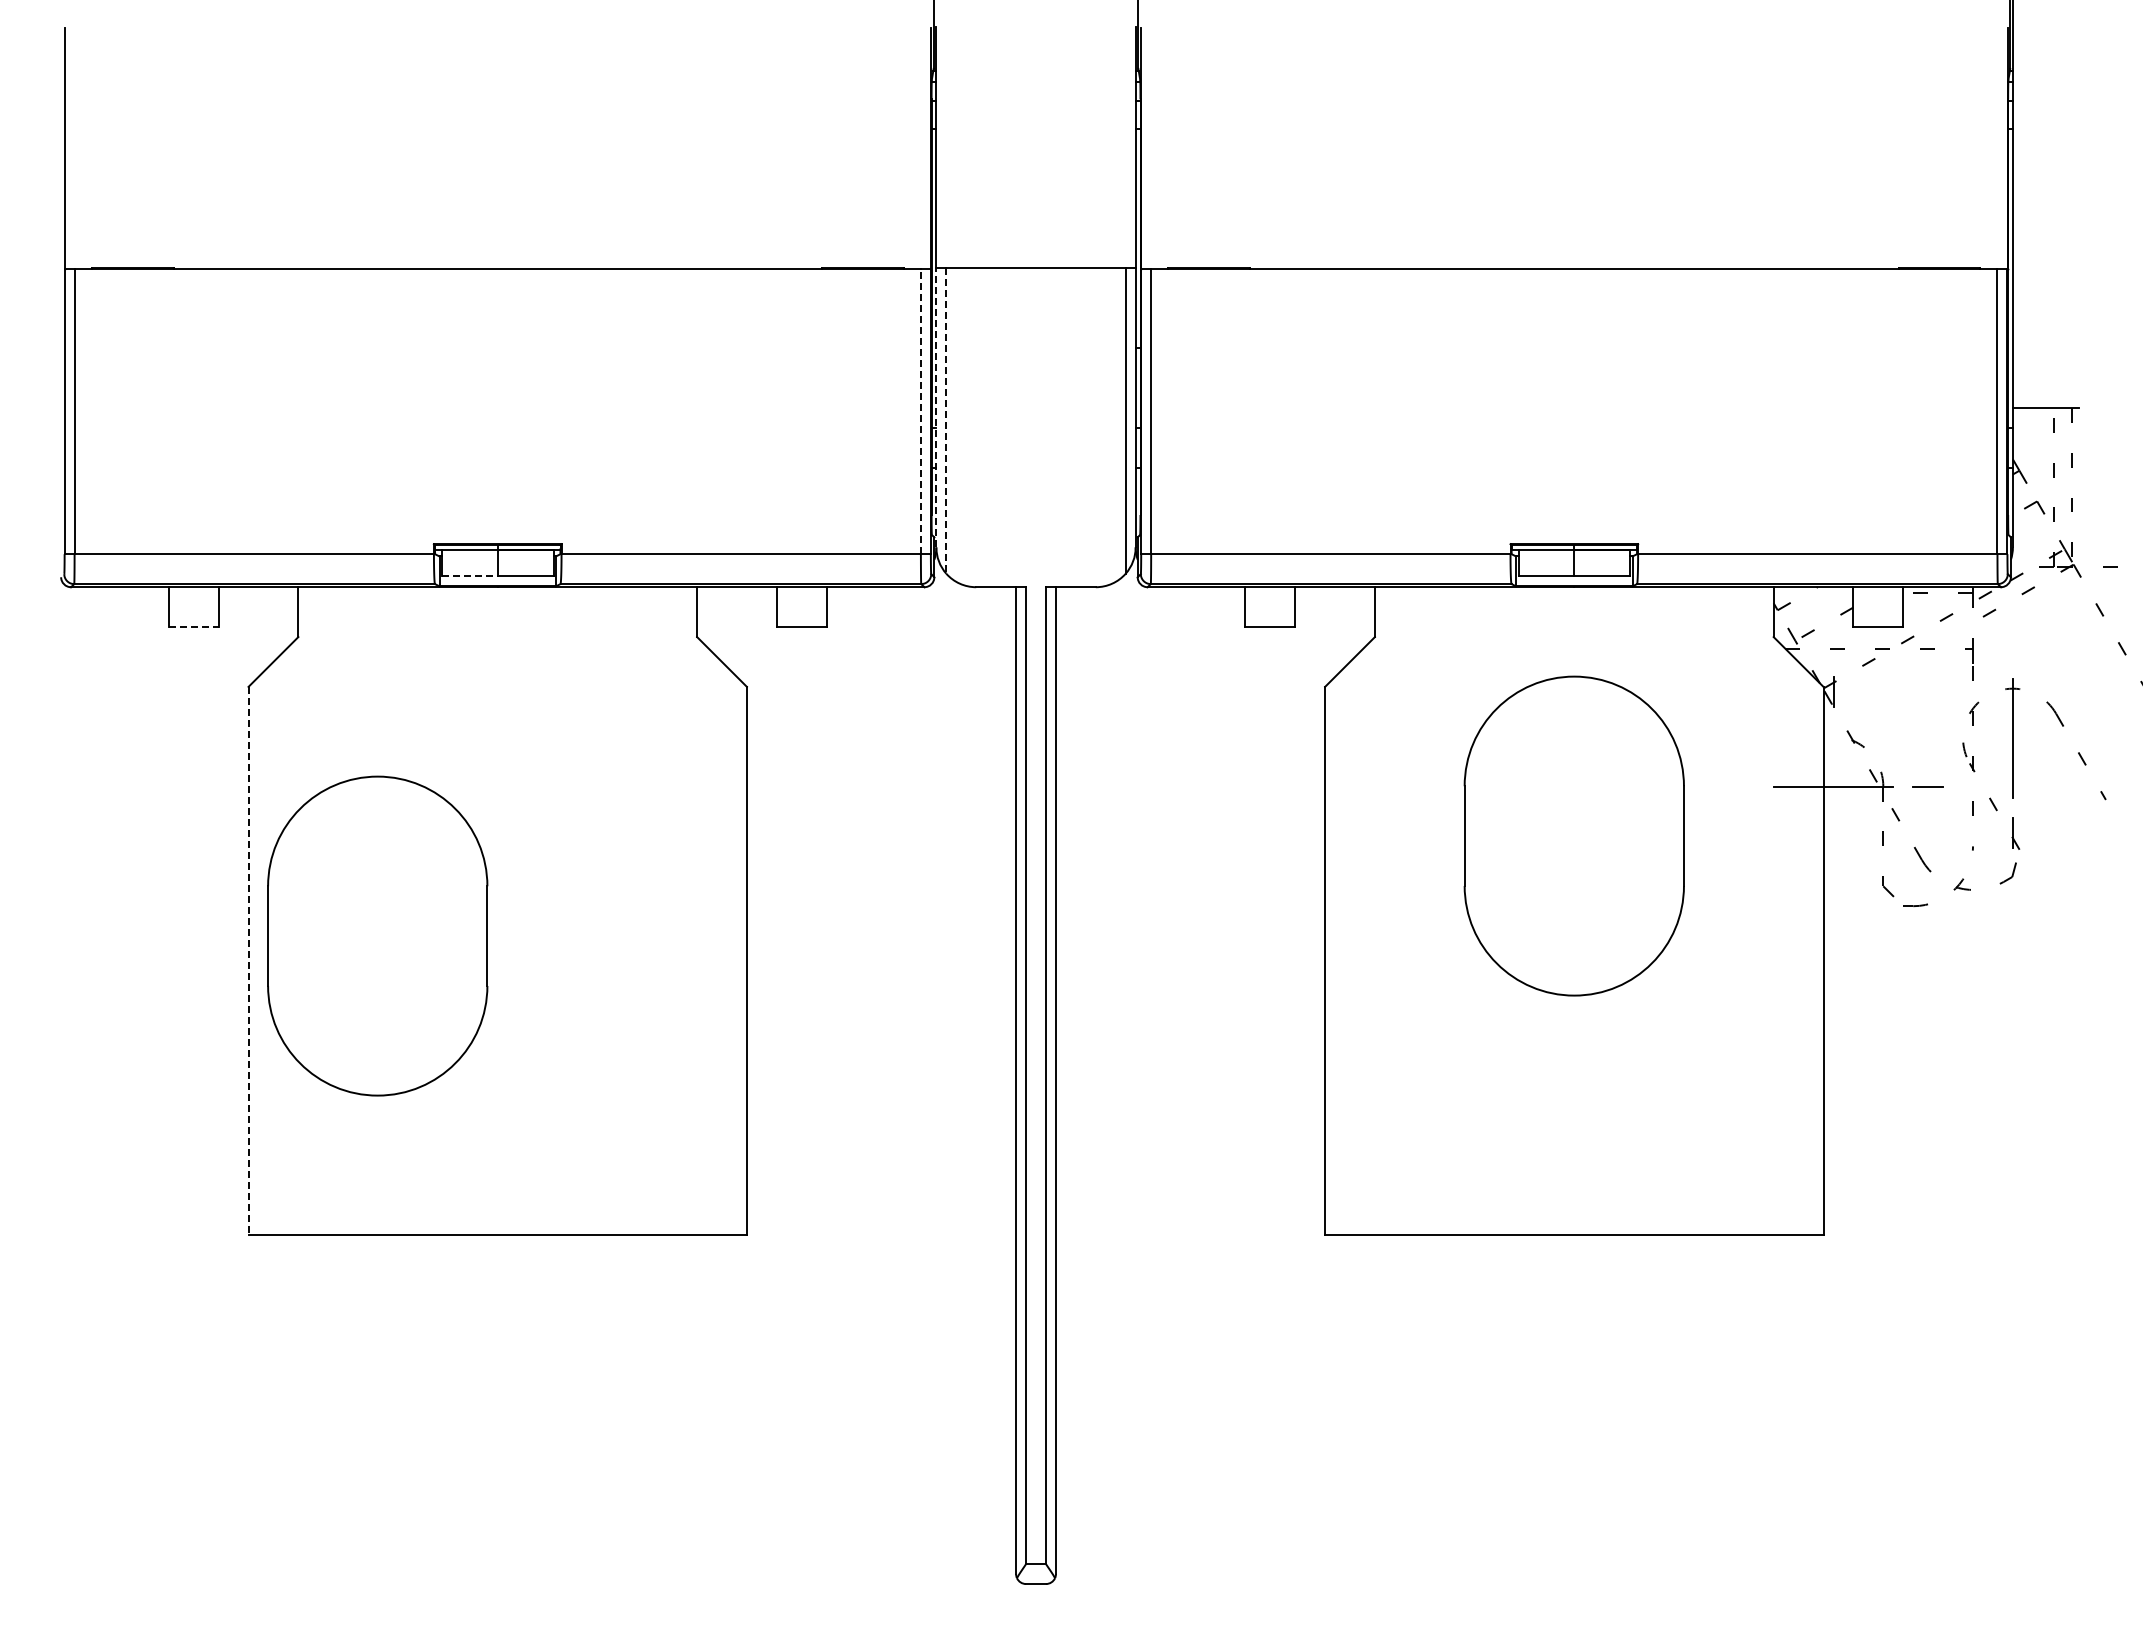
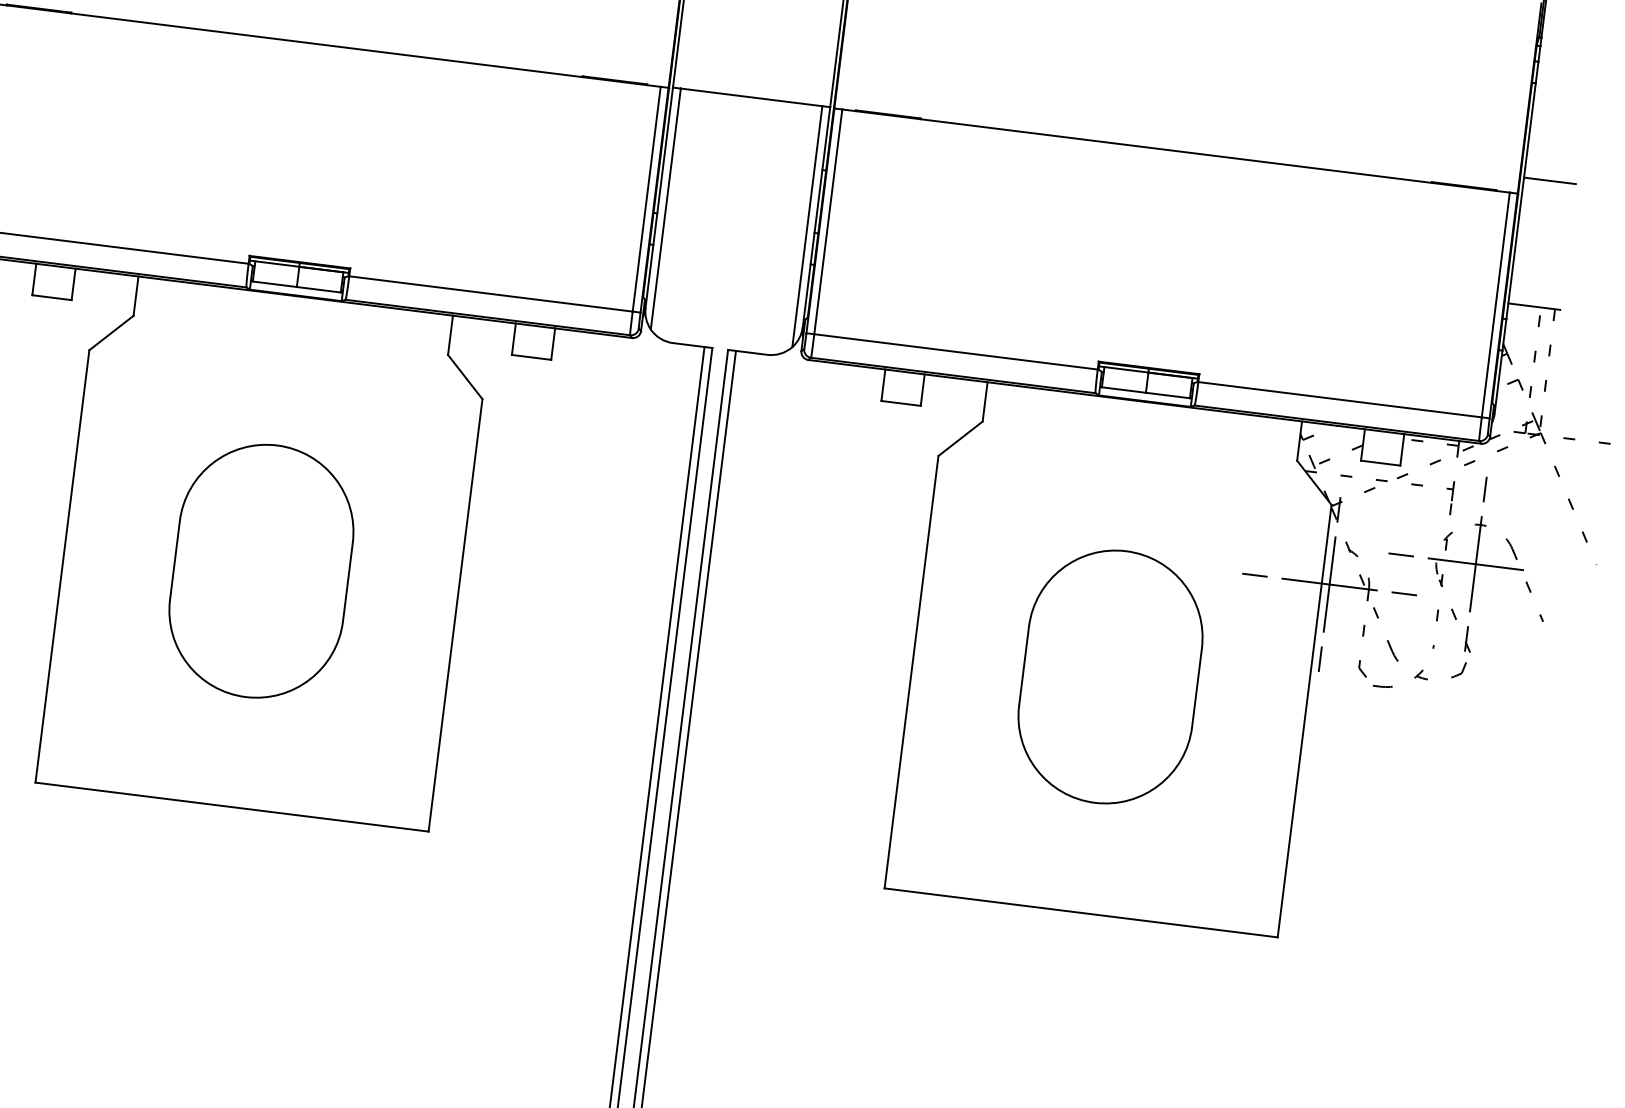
line: (2045, 248) -> (1549, 180), added
line: (936, 407) -> (659, 197), dashed -> solid
line: (920, 411) -> (646, 199), dashed -> solid
line: (946, 421) -> (665, 209), dashed -> solid
line: (469, 575) -> (274, 284), dashed -> solid
line: (193, 627) -> (51, 297), dashed -> solid
line: (2012, 643) -> (1484, 489), added
line: (1918, 738) -> (1401, 554), added
line: (2012, 738) -> (1475, 564), added
line: (1738, 786) -> (1254, 575), added
line: (1833, 786) -> (1329, 584), added
part: (1573, 835) -> (1109, 676), moved
line: (1833, 881) -> (1320, 659), added
part: (377, 935) -> (261, 570), moved
line: (248, 961) -> (62, 566), dashed -> solid

